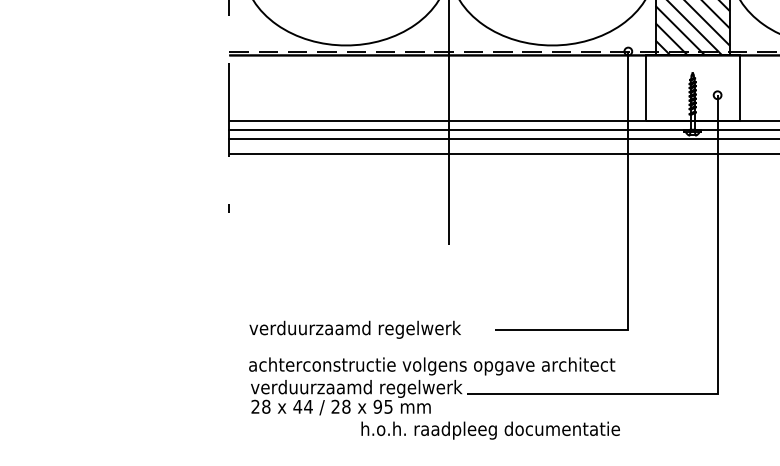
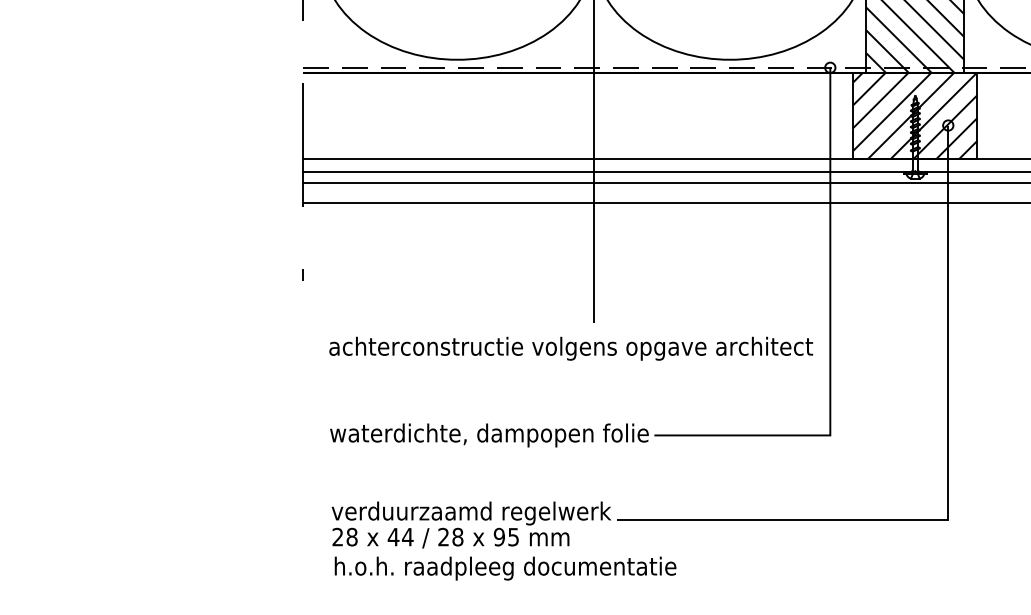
hatch: (692, 87) -> (915, 115), added
text: (370, 329) -> (489, 435), verduurzaamd regelwerk -> waterdichte, dampopen folie
text: (432, 366) -> (571, 348), moved
text: (490, 430) -> (505, 568), moved

